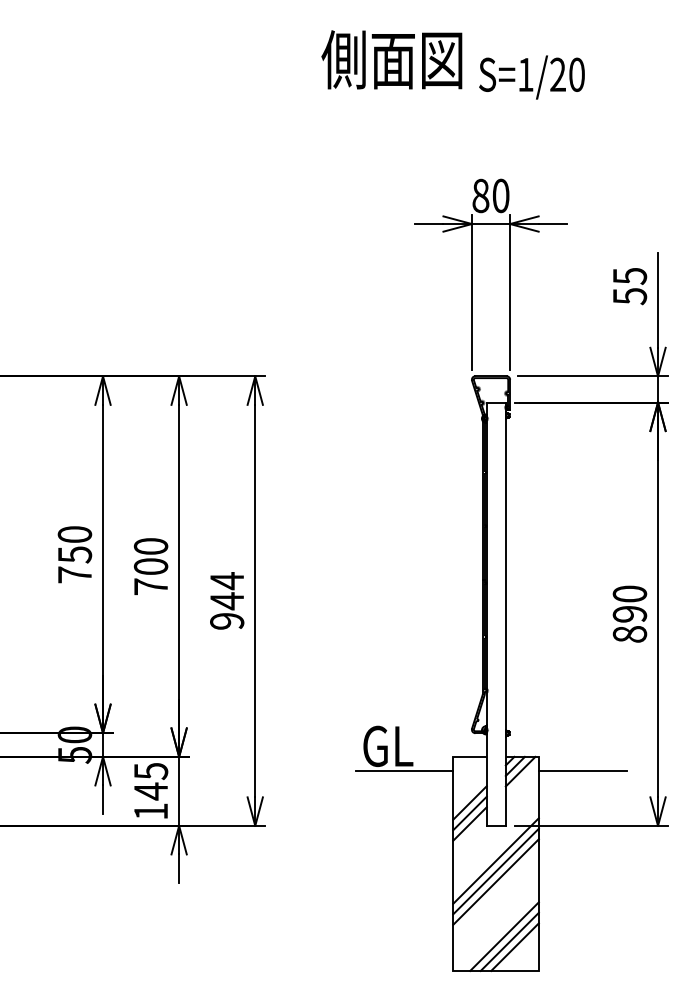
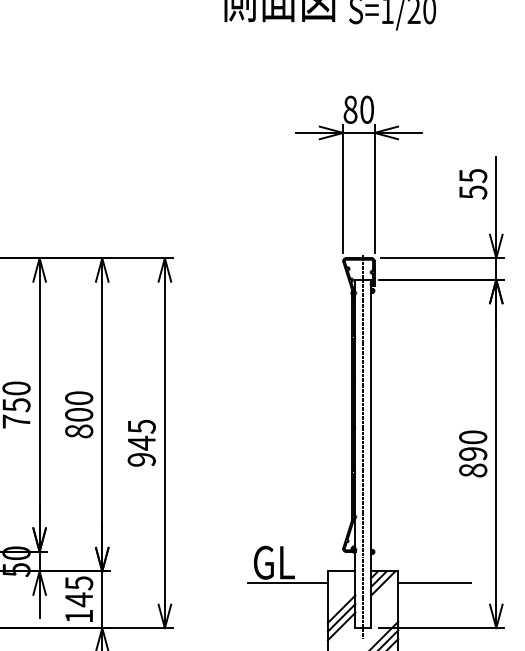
text: (227, 581) -> (142, 427), 944 -> 945
text: (151, 586) -> (79, 431), 700 -> 800
line: (496, 605) -> (363, 446), added

